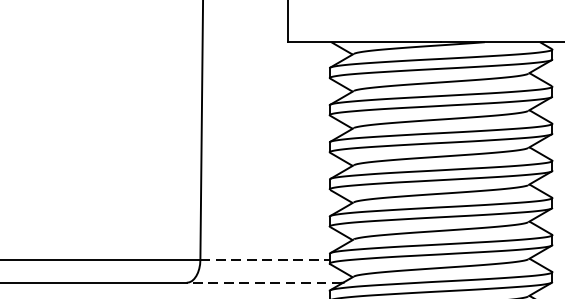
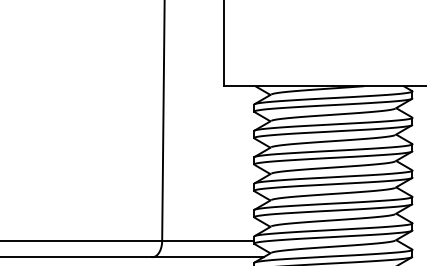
line: (265, 260) -> (208, 241), dashed -> solid
line: (264, 283) -> (207, 257), dashed -> solid

